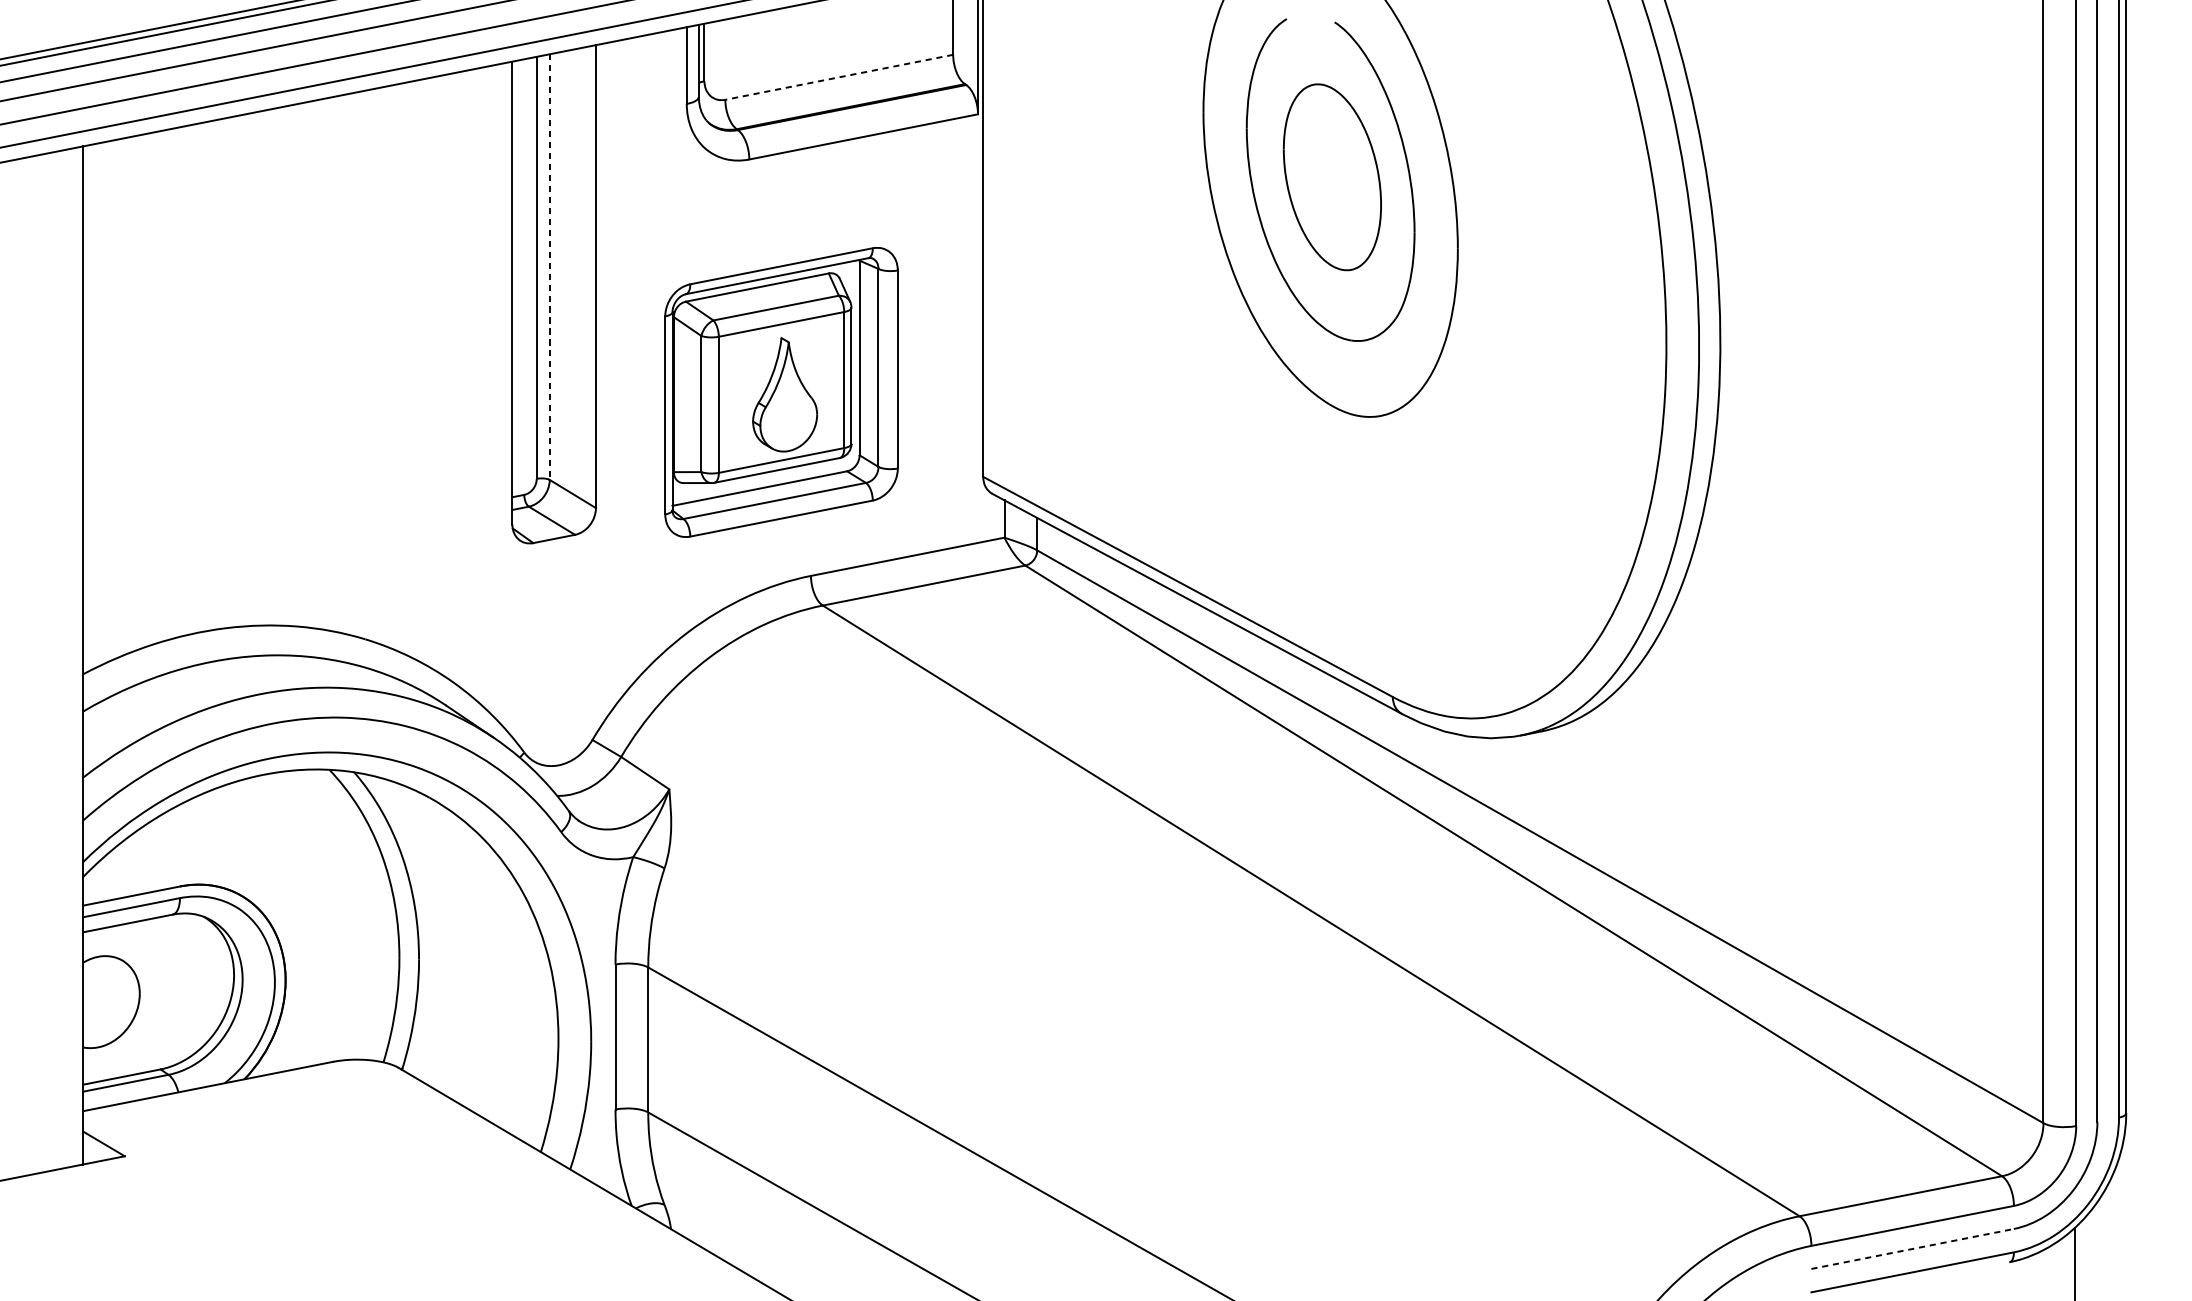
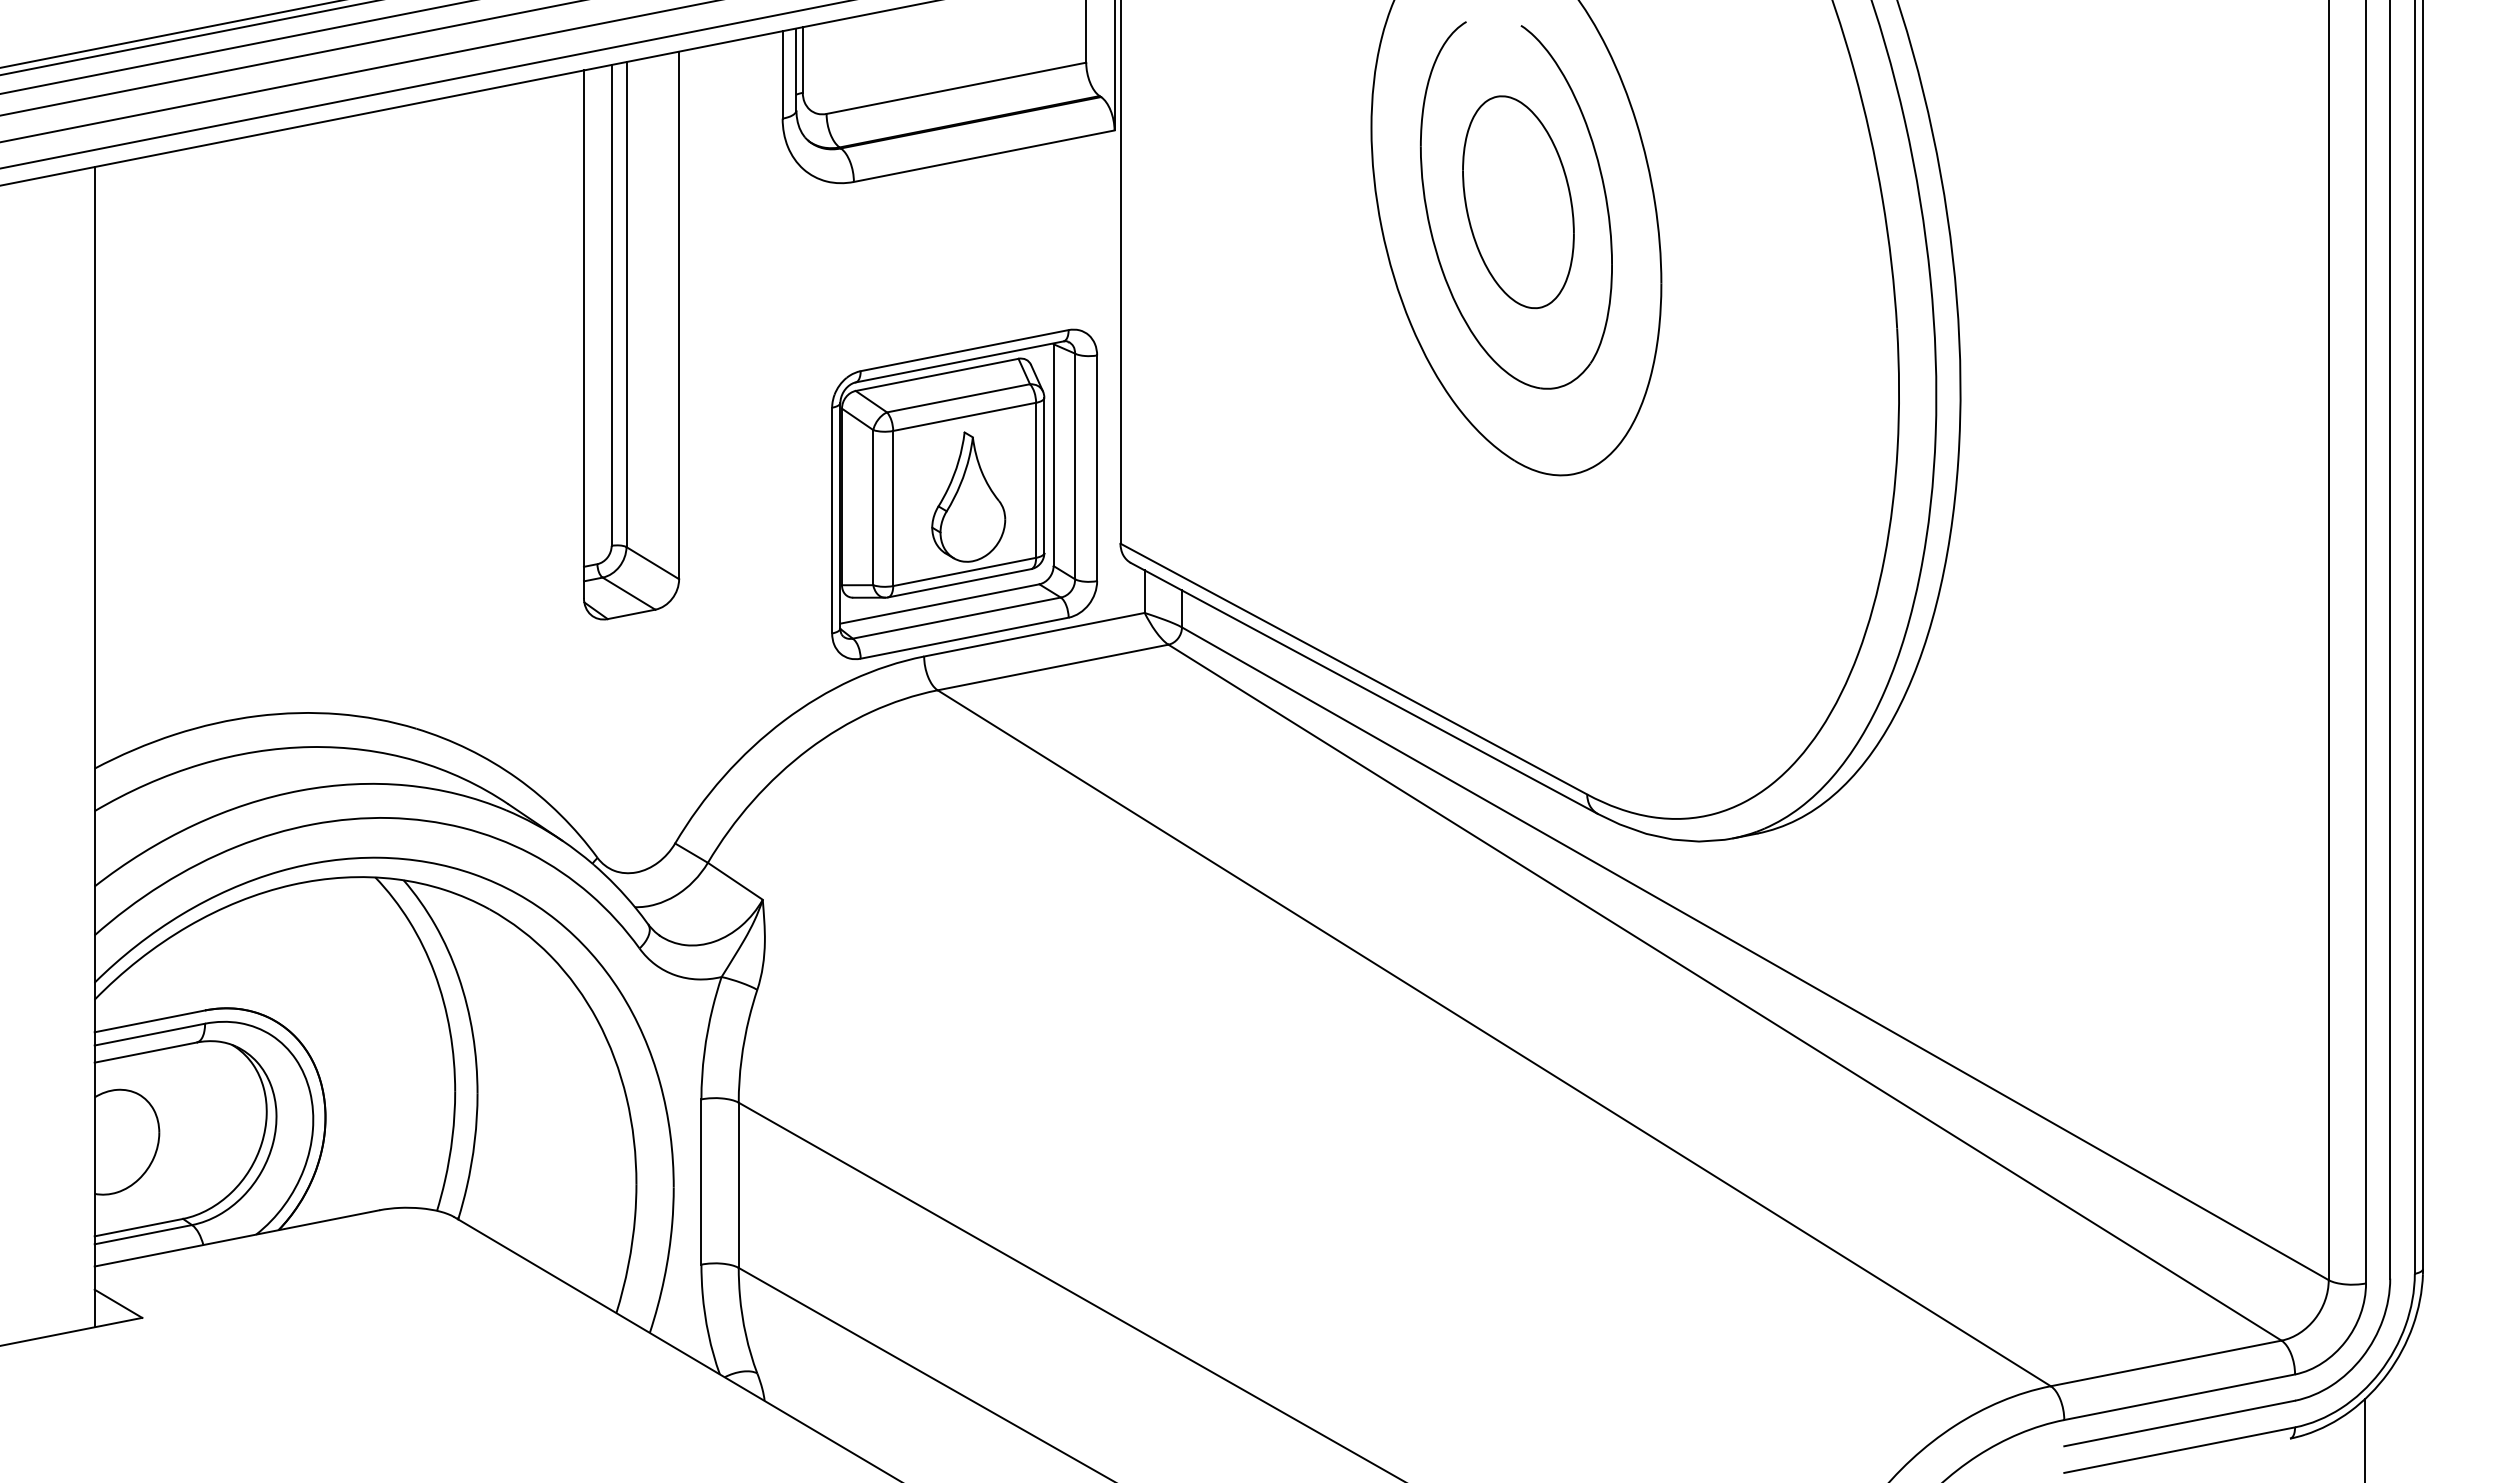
line: (838, 77) -> (955, 88), dashed -> solid
line: (549, 267) -> (626, 304), dashed -> solid
part: (781, 391) -> (964, 493), moved
line: (1912, 1248) -> (2179, 1423), dashed -> solid

